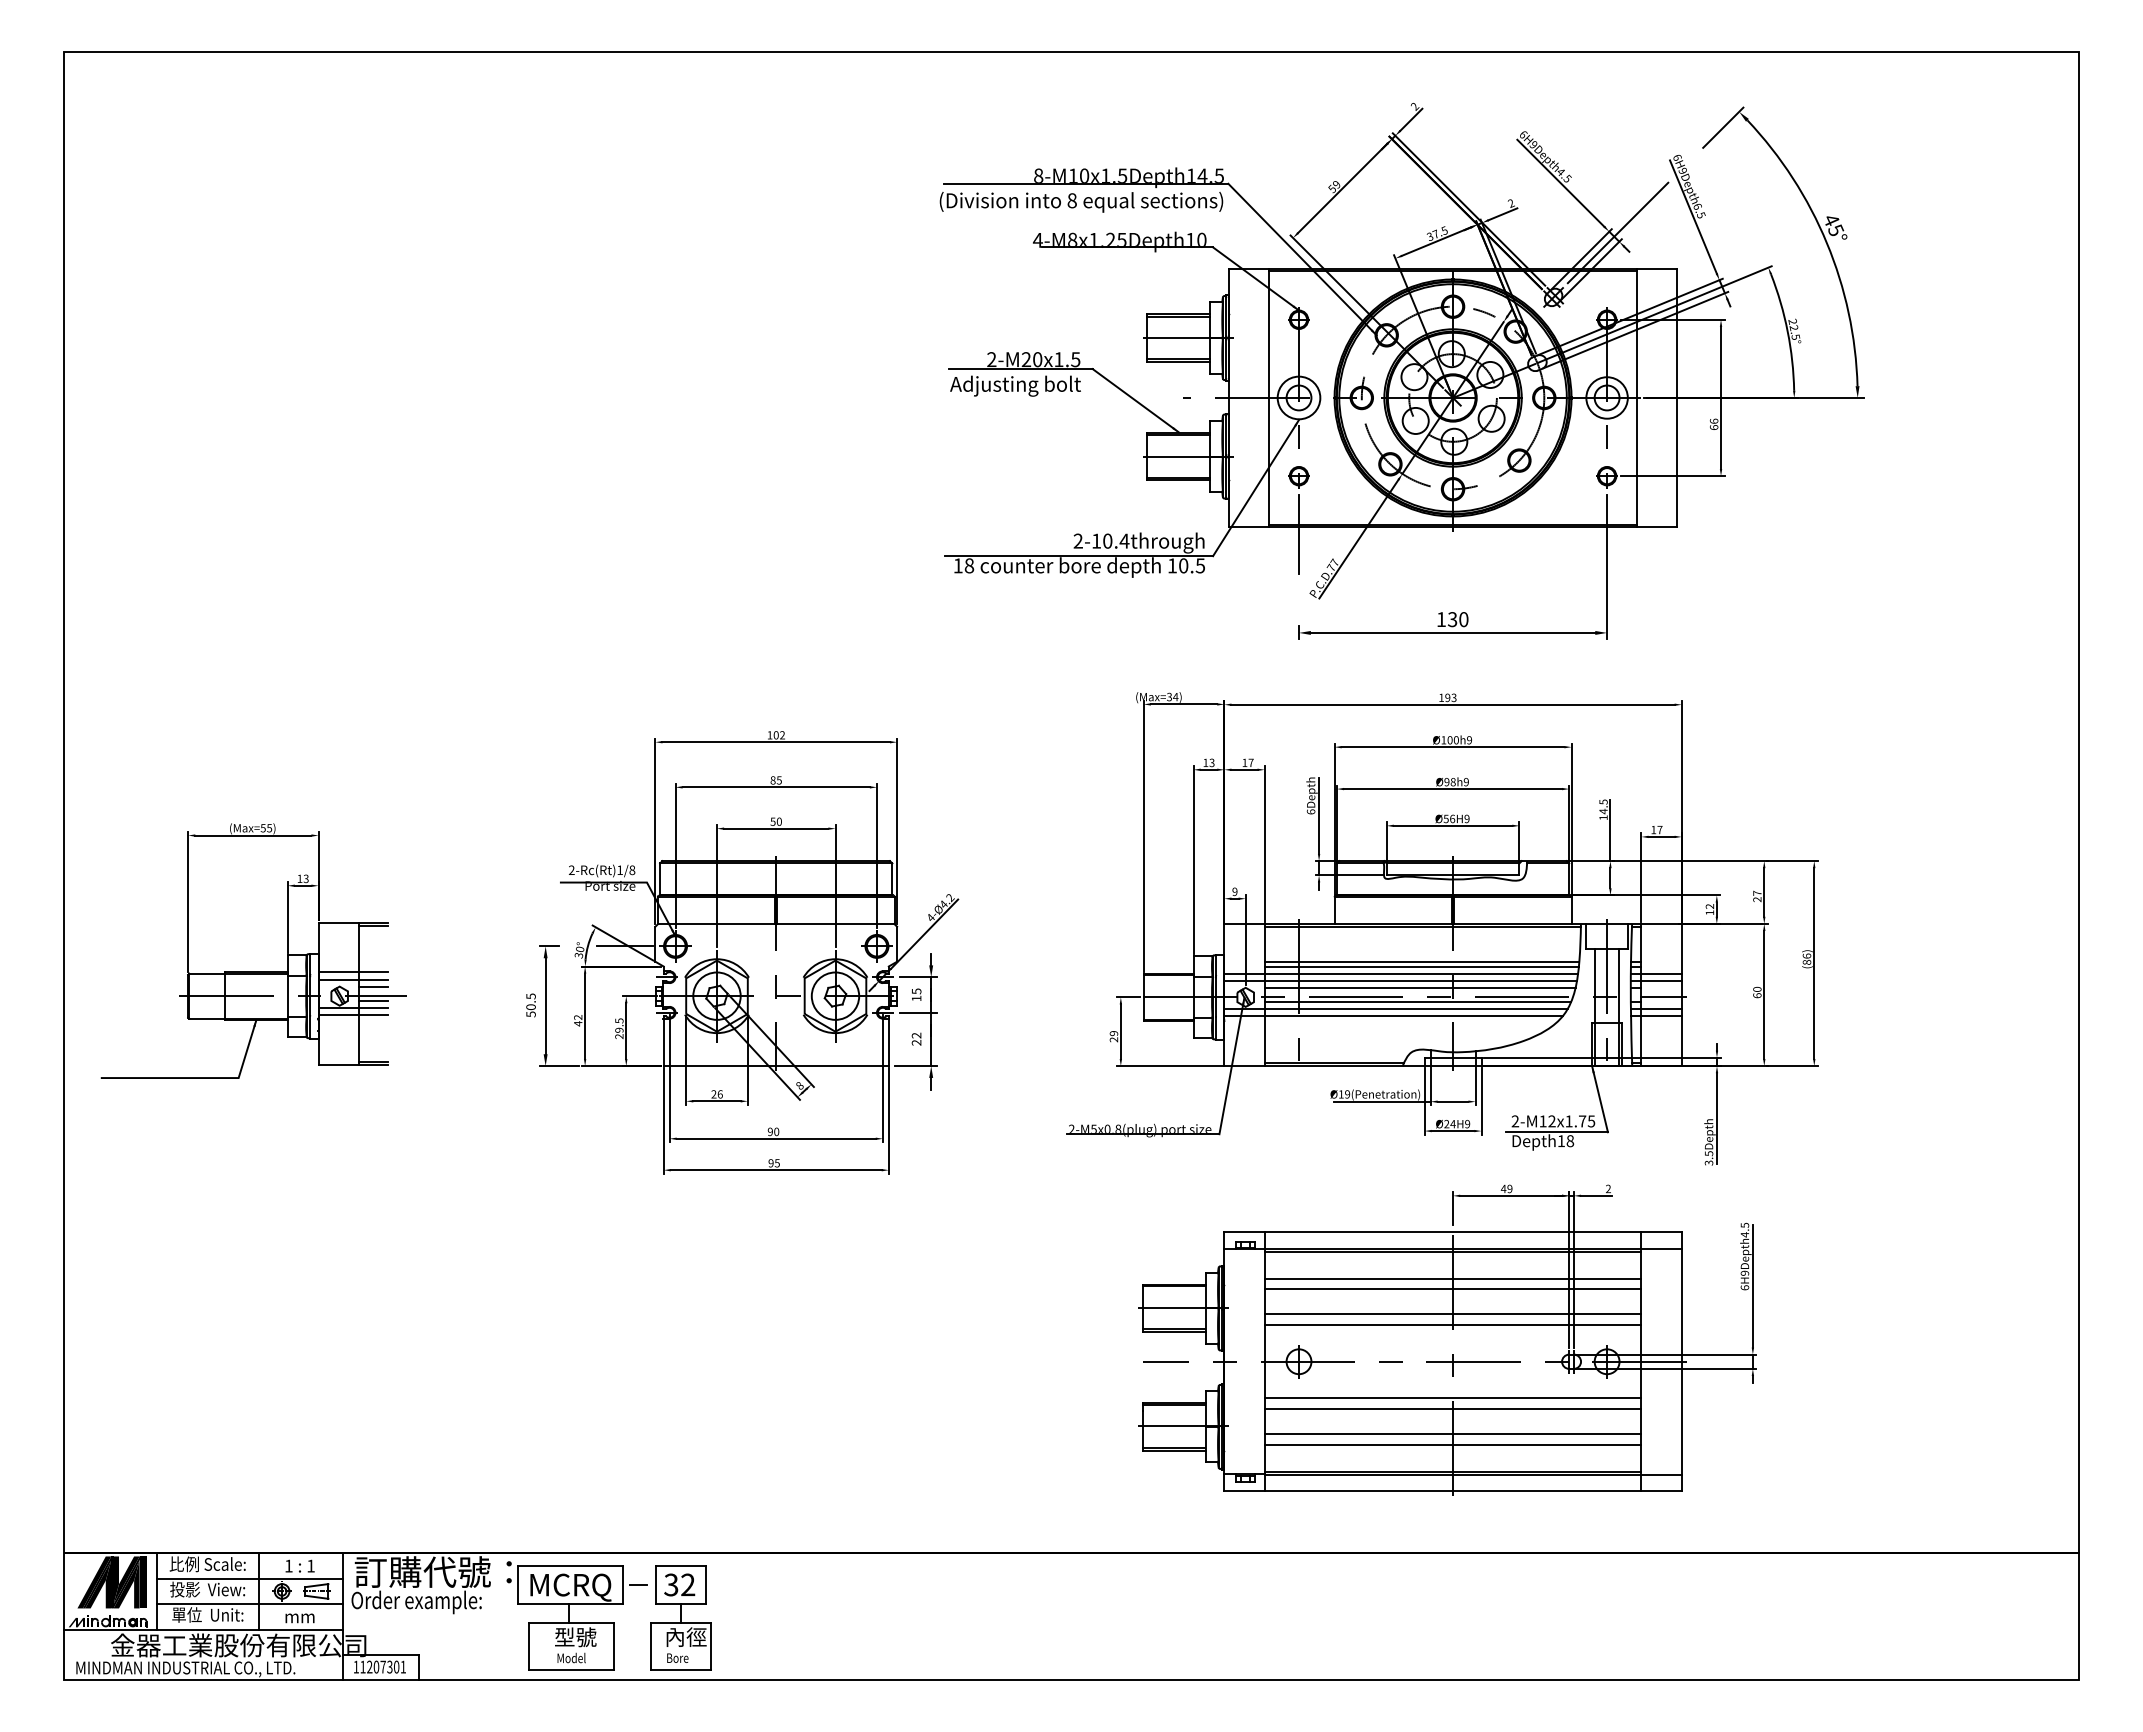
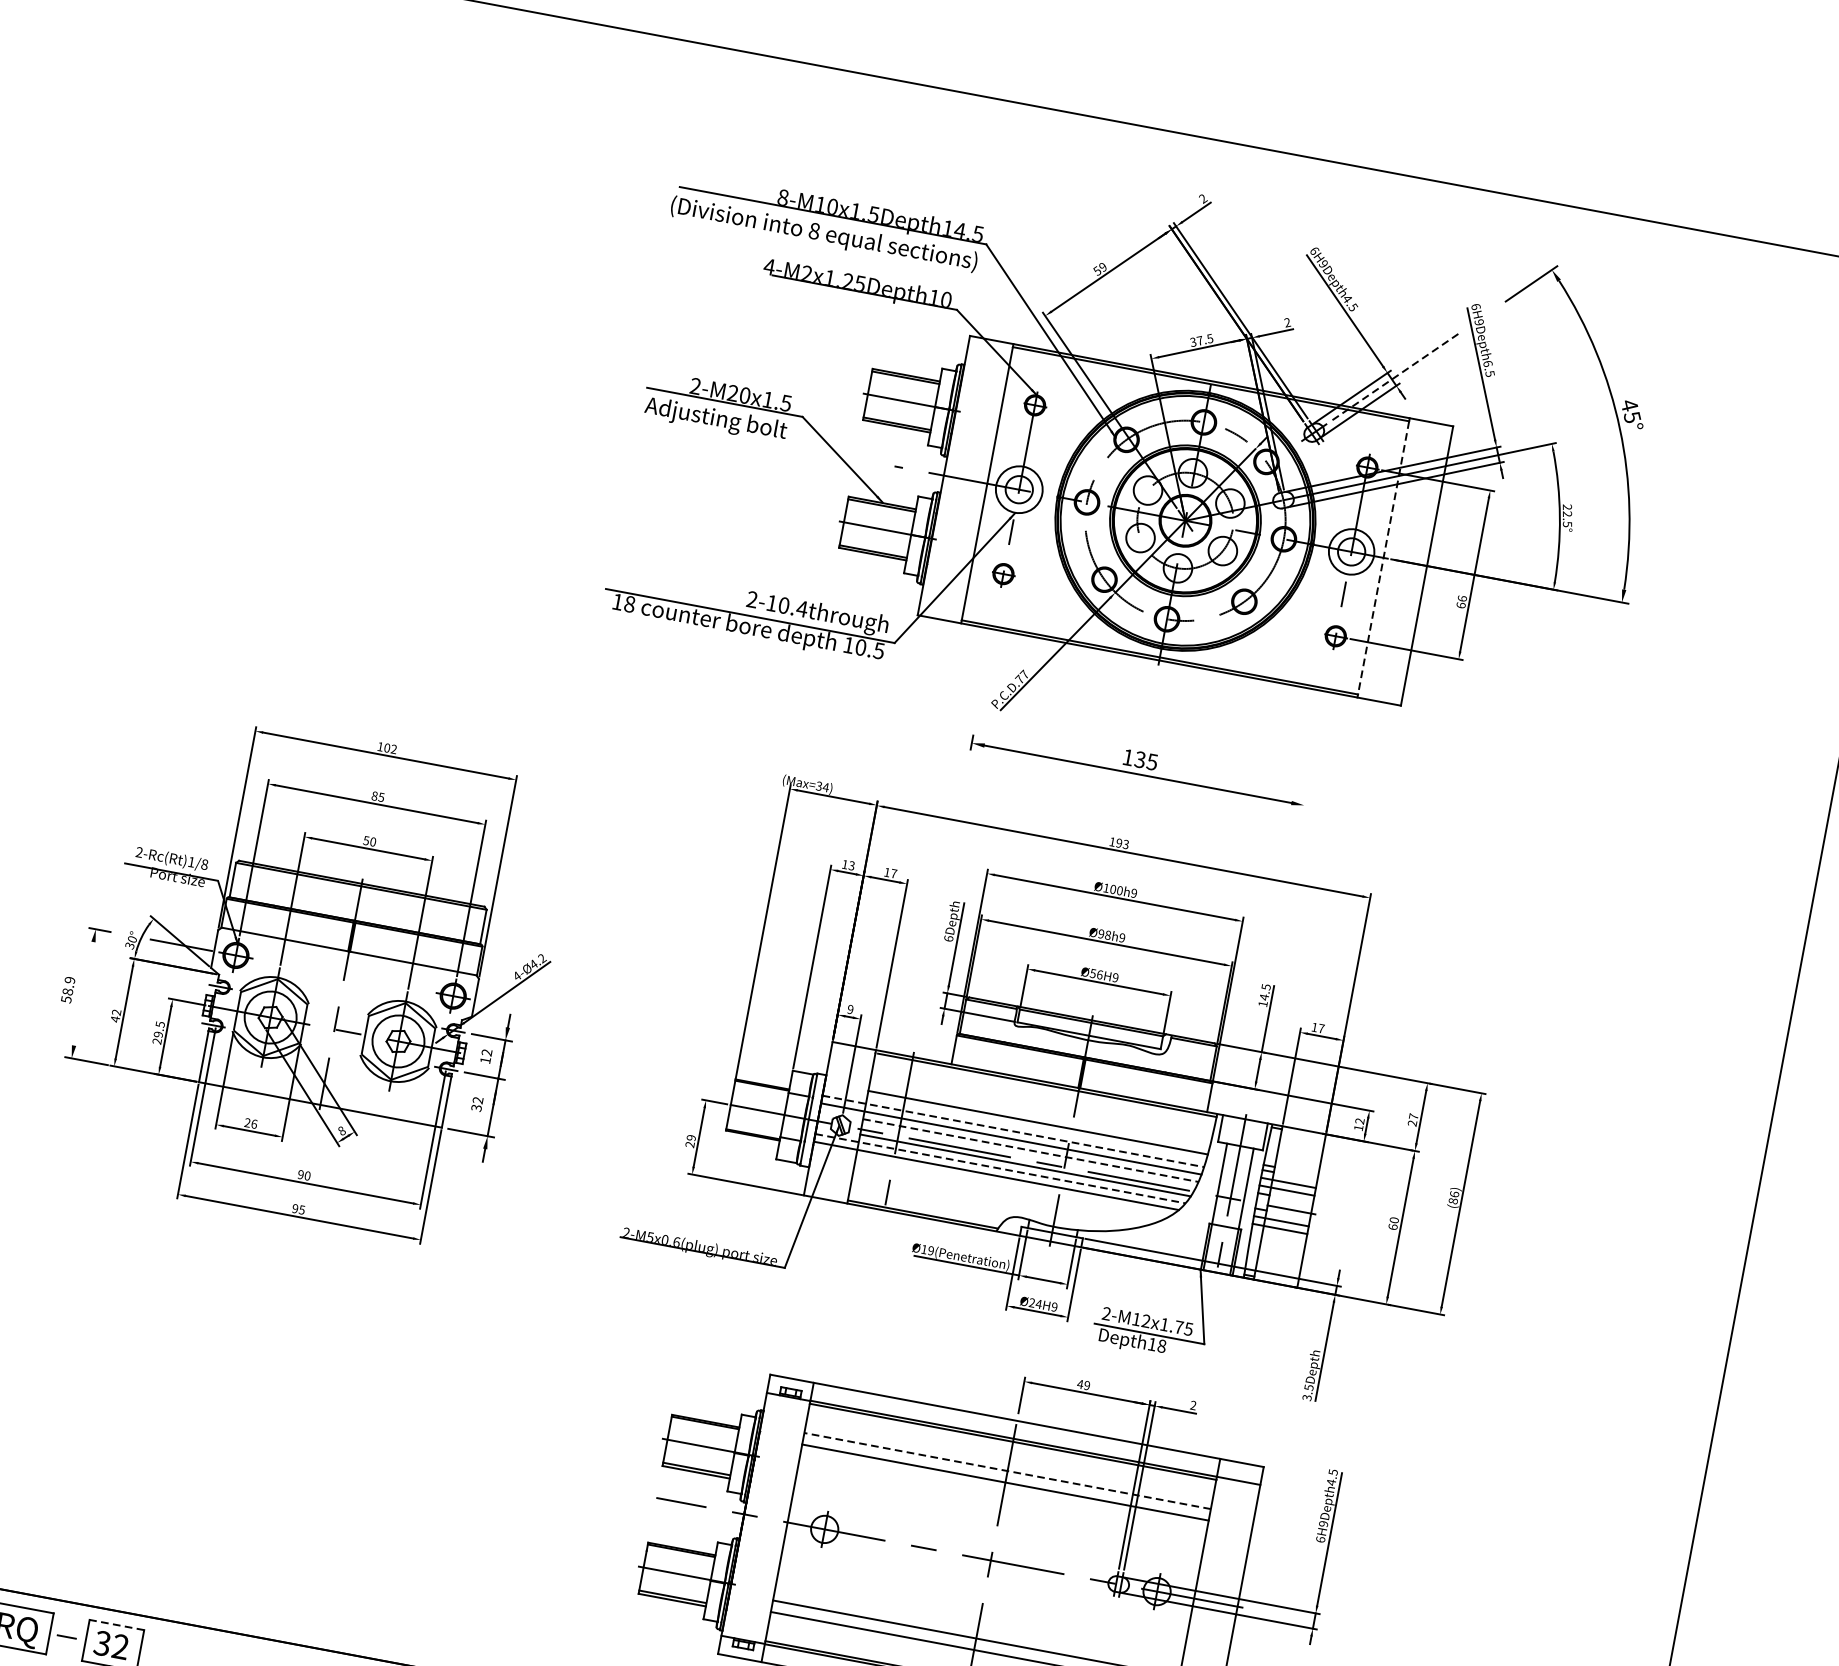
line: (1618, 232) -> (1397, 375), solid -> dashed
text: (1072, 238) -> (807, 271), 4-M8x1.25Depth10 -> 4-M2x1.25Depth10
line: (1636, 397) -> (1383, 557), solid -> dashed
line: (1299, 534) -> (992, 637), removed
line: (1607, 566) -> (1318, 733), removed
text: (1463, 619) -> (1152, 761), 130 -> 135
line: (1421, 966) -> (1036, 1127), removed
line: (1401, 973) -> (1013, 1131), solid -> dashed
line: (1420, 987) -> (1031, 1150), solid -> dashed
text: (916, 991) -> (486, 1052), 15 -> 12
text: (530, 1001) -> (68, 985), 50.5 -> 58.9
line: (545, 1006) -> (83, 994), removed
line: (1395, 1009) -> (999, 1168), solid -> dashed
text: (917, 1042) -> (477, 1107), 22 -> 32
text: (1118, 1128) -> (677, 1241), 2-M5x0.8(plug) -> 2-M5x0.6(plug)
line: (1452, 1278) -> (1007, 1470), solid -> dashed
line: (1452, 1314) -> (999, 1509), removed
line: (1452, 1325) -> (997, 1521), removed
line: (1452, 1398) -> (982, 1600), removed
line: (1452, 1409) -> (980, 1611), removed
line: (680, 1566) -> (116, 1625), solid -> dashed

